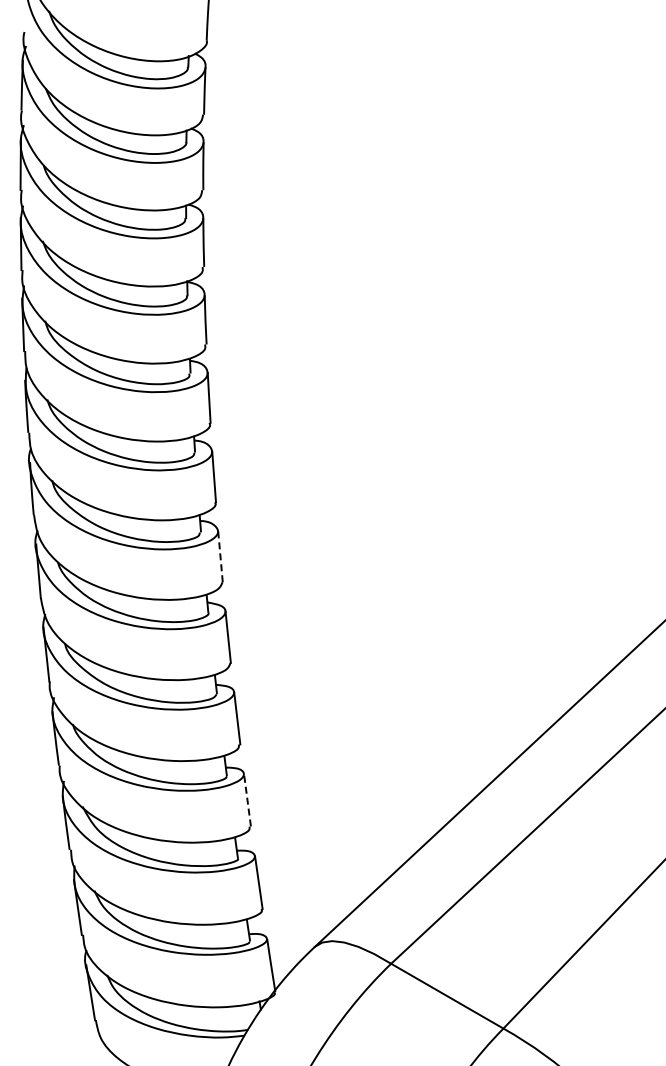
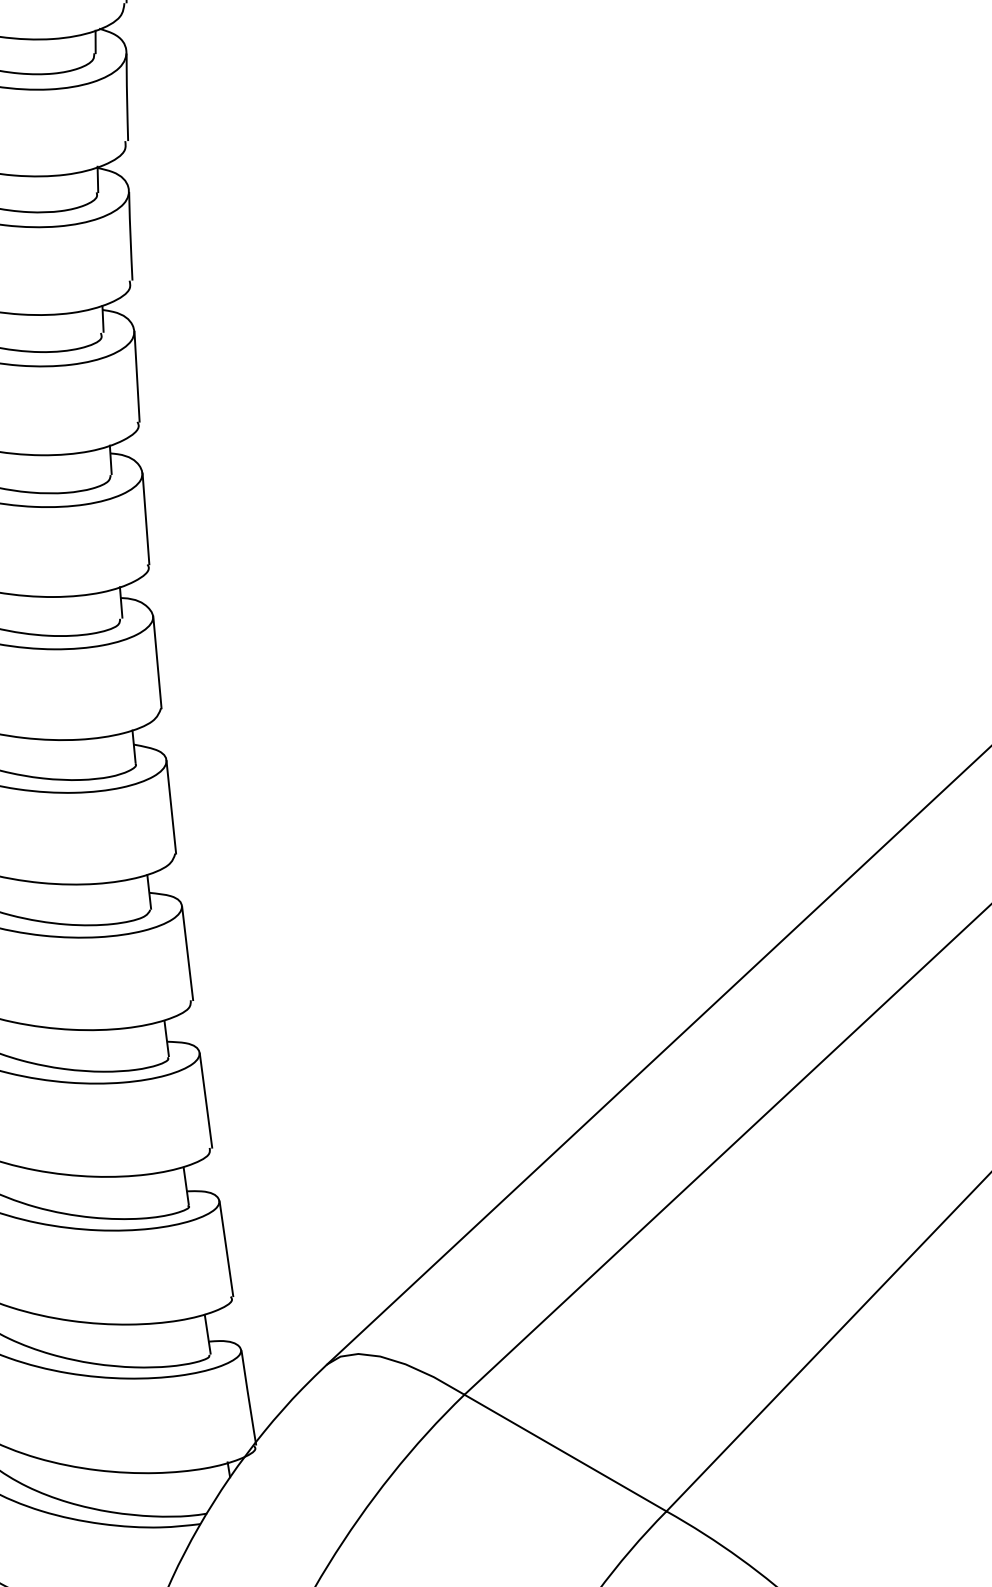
line: (220, 556) -> (157, 662), dashed -> solid
line: (247, 799) -> (206, 1099), dashed -> solid

